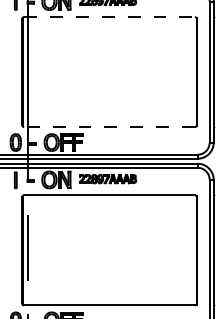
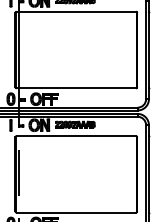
line: (109, 16) -> (76, 11), dashed -> solid
line: (109, 127) -> (76, 88), dashed -> solid

